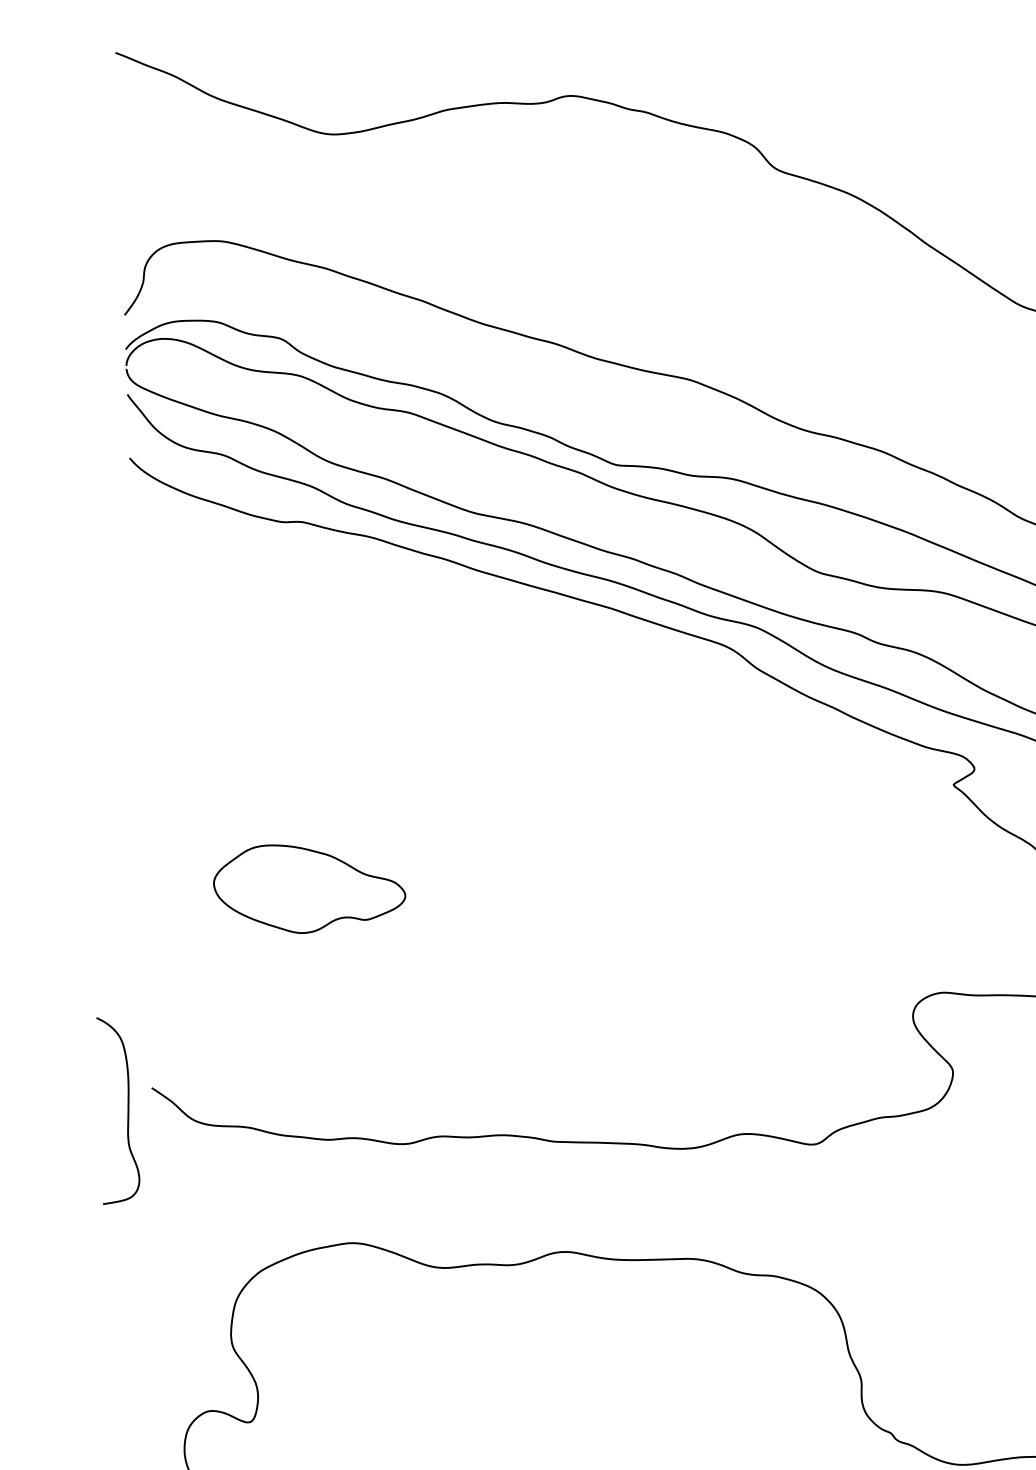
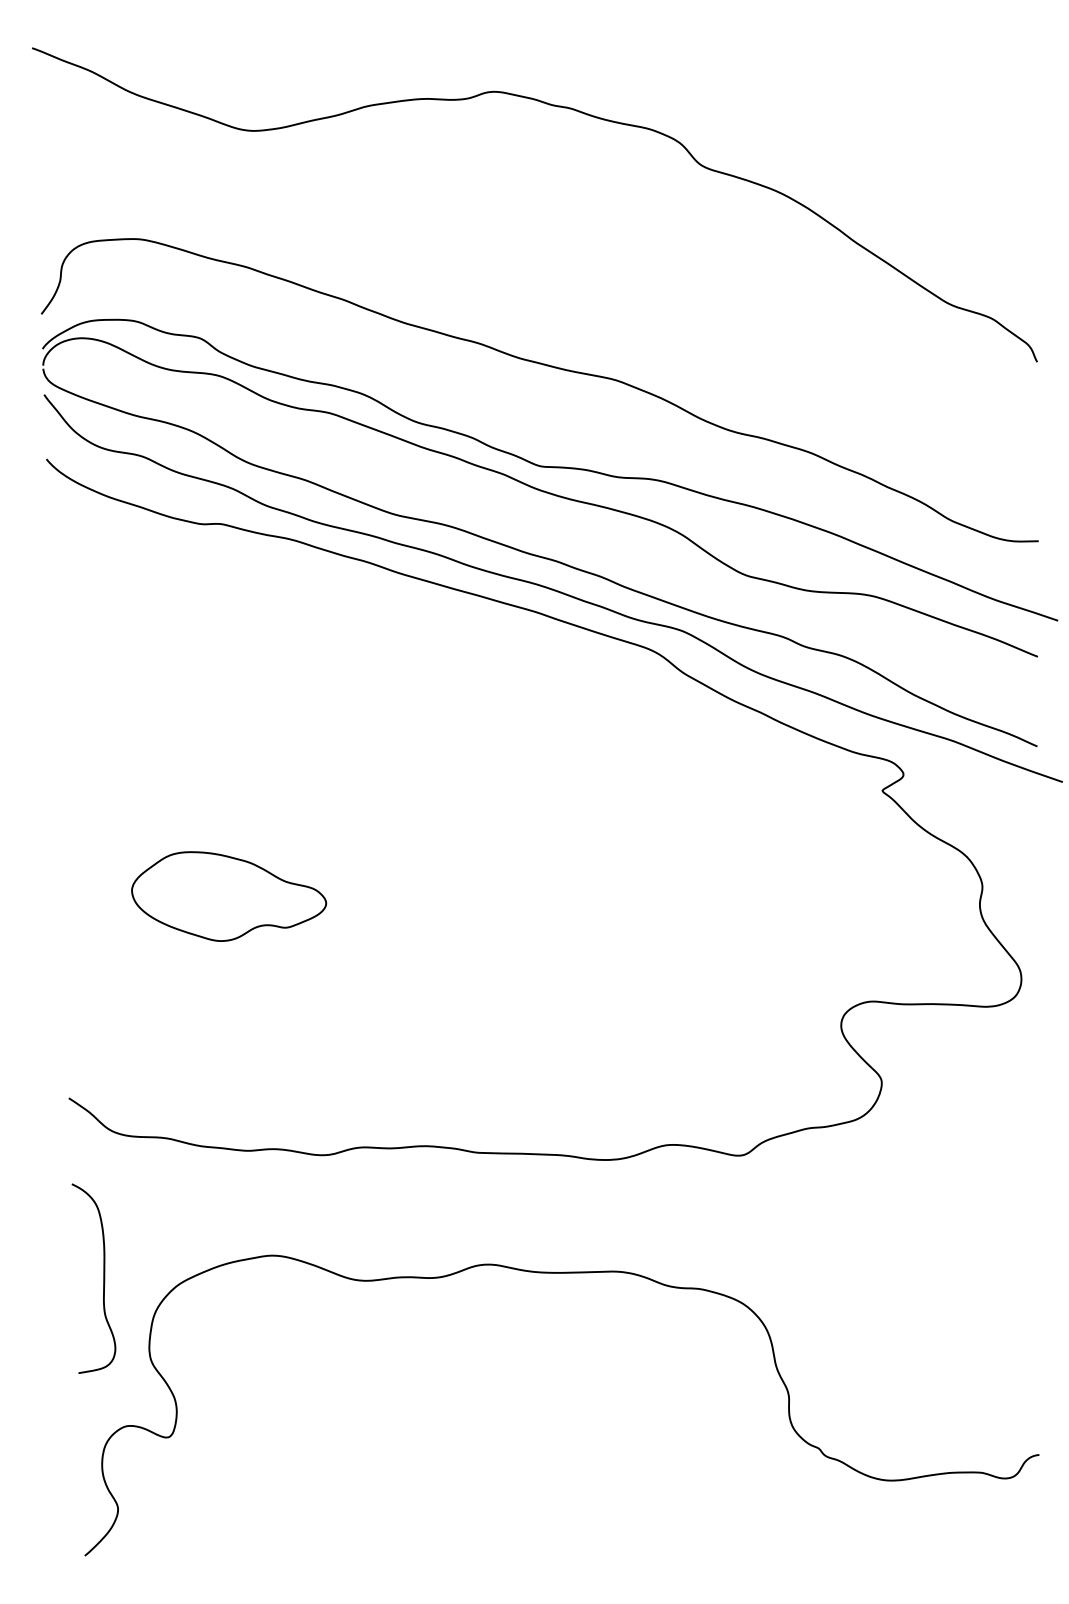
curve: (127, 1110) -> (103, 1278), moved

